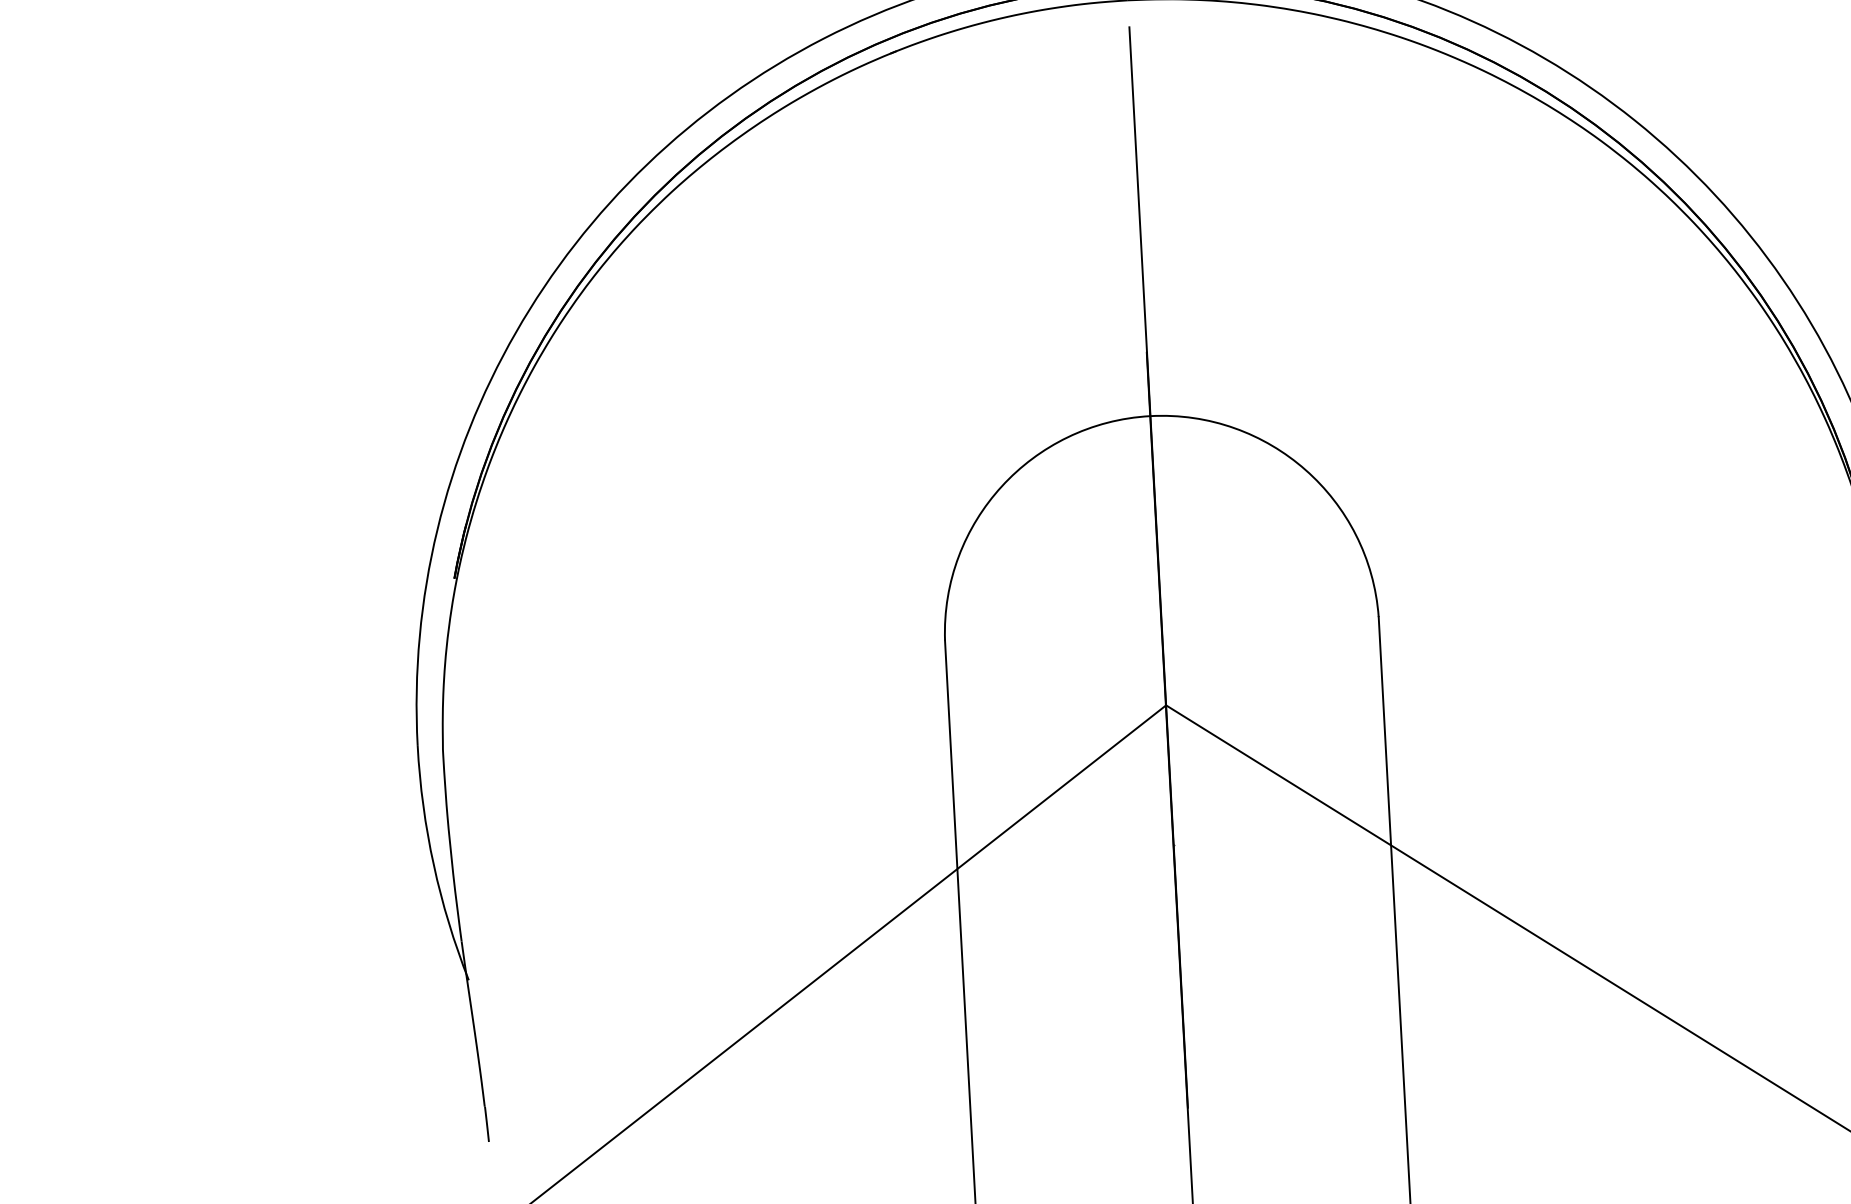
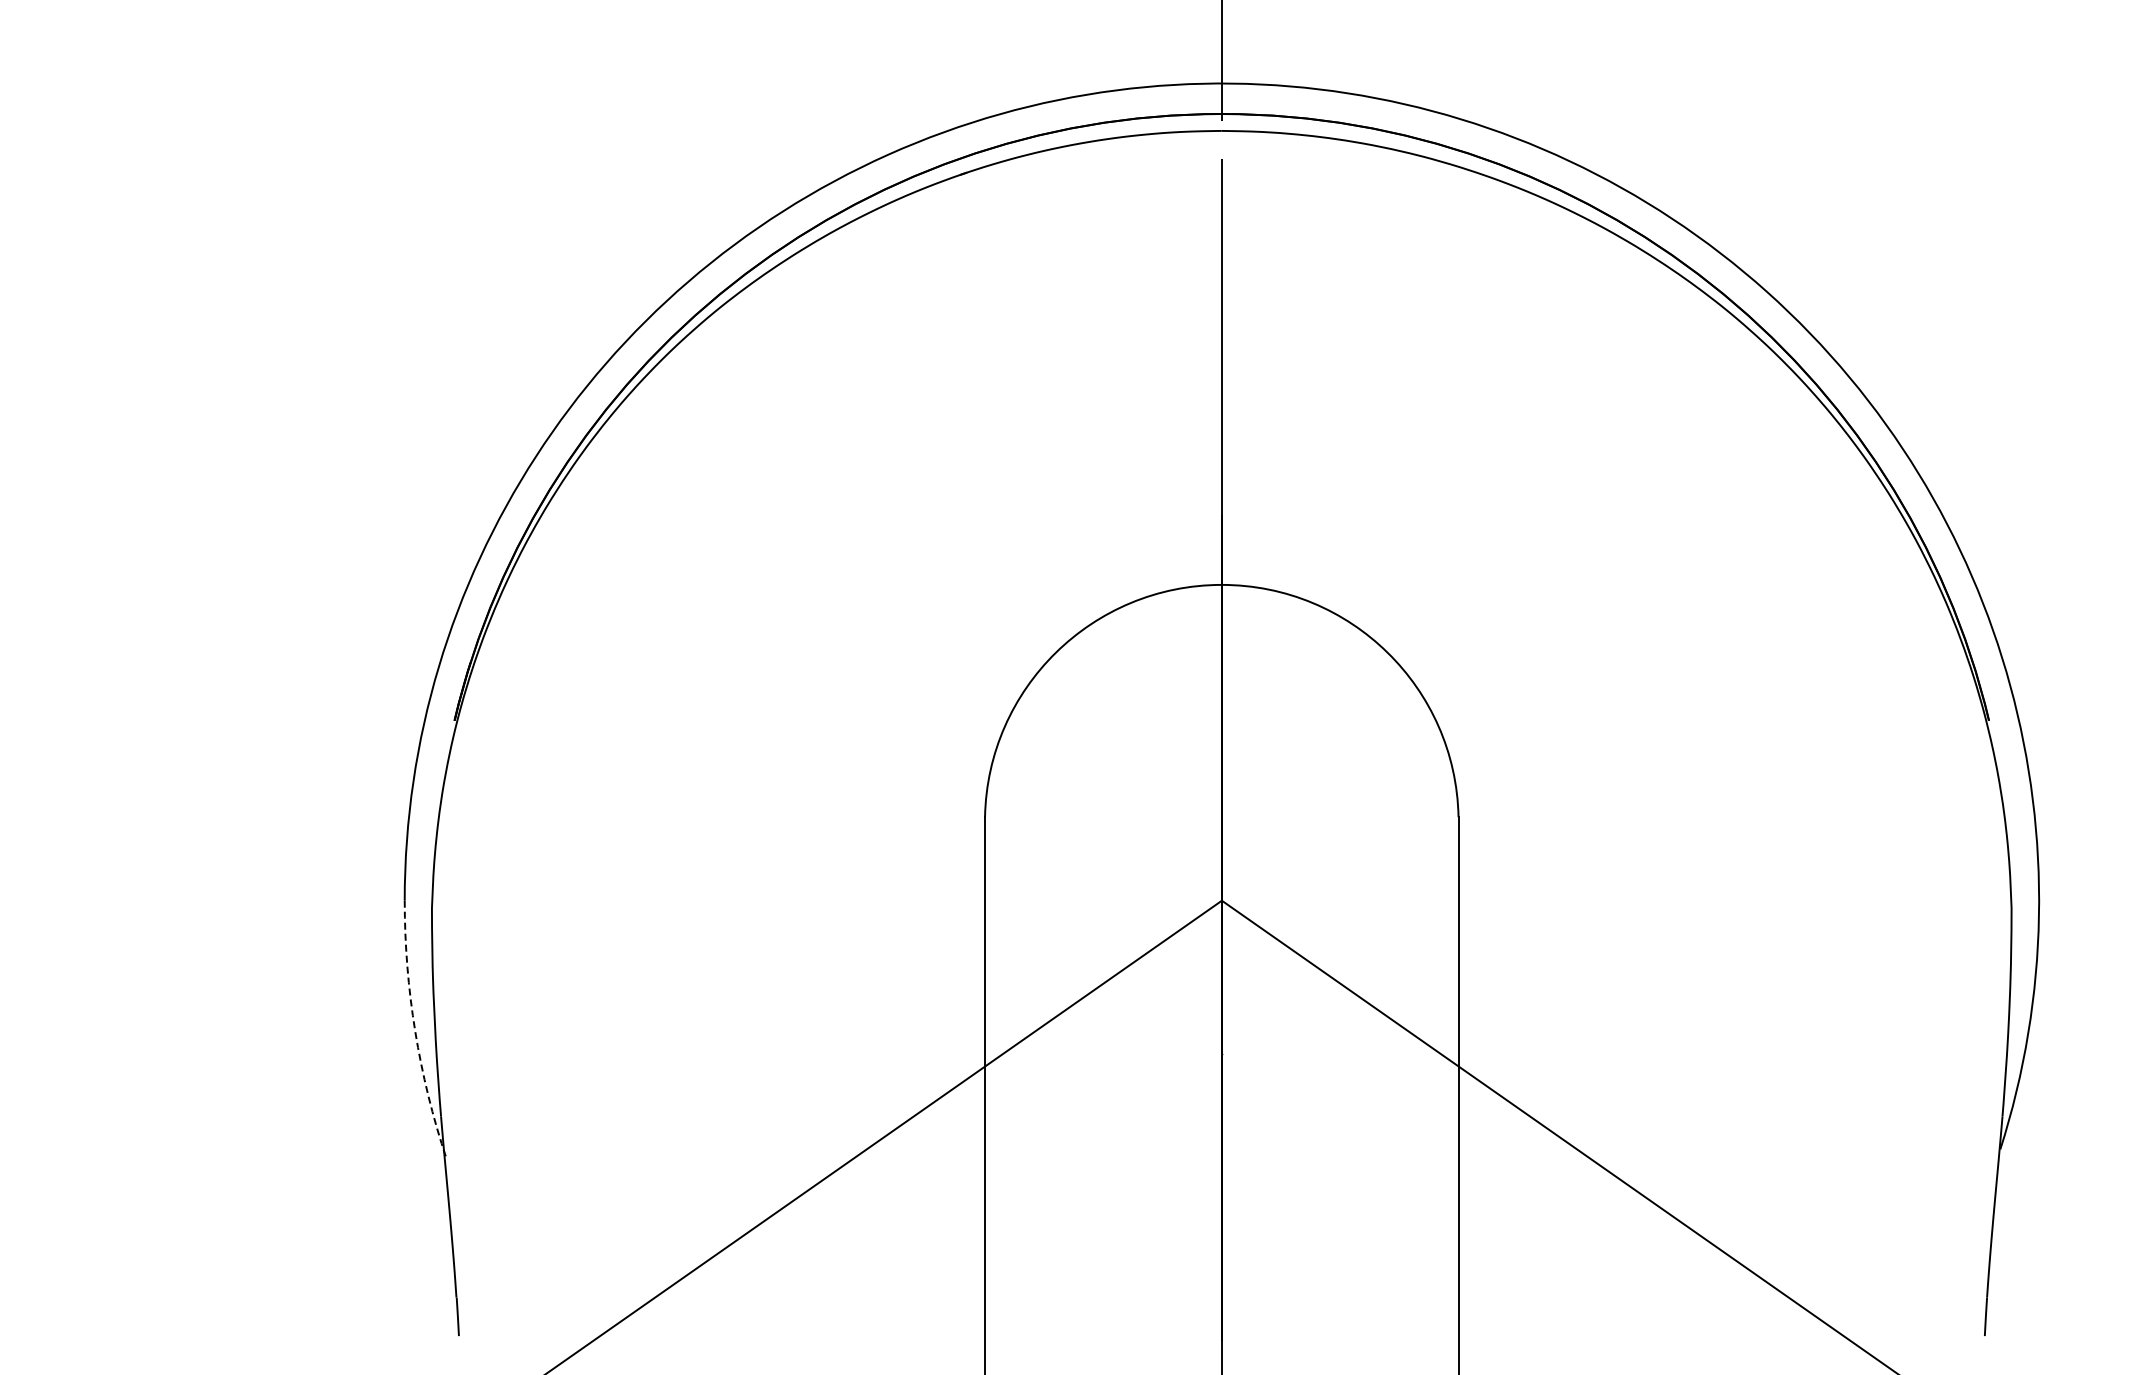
arc: (434, 865) -> (415, 1031), solid -> dashed

